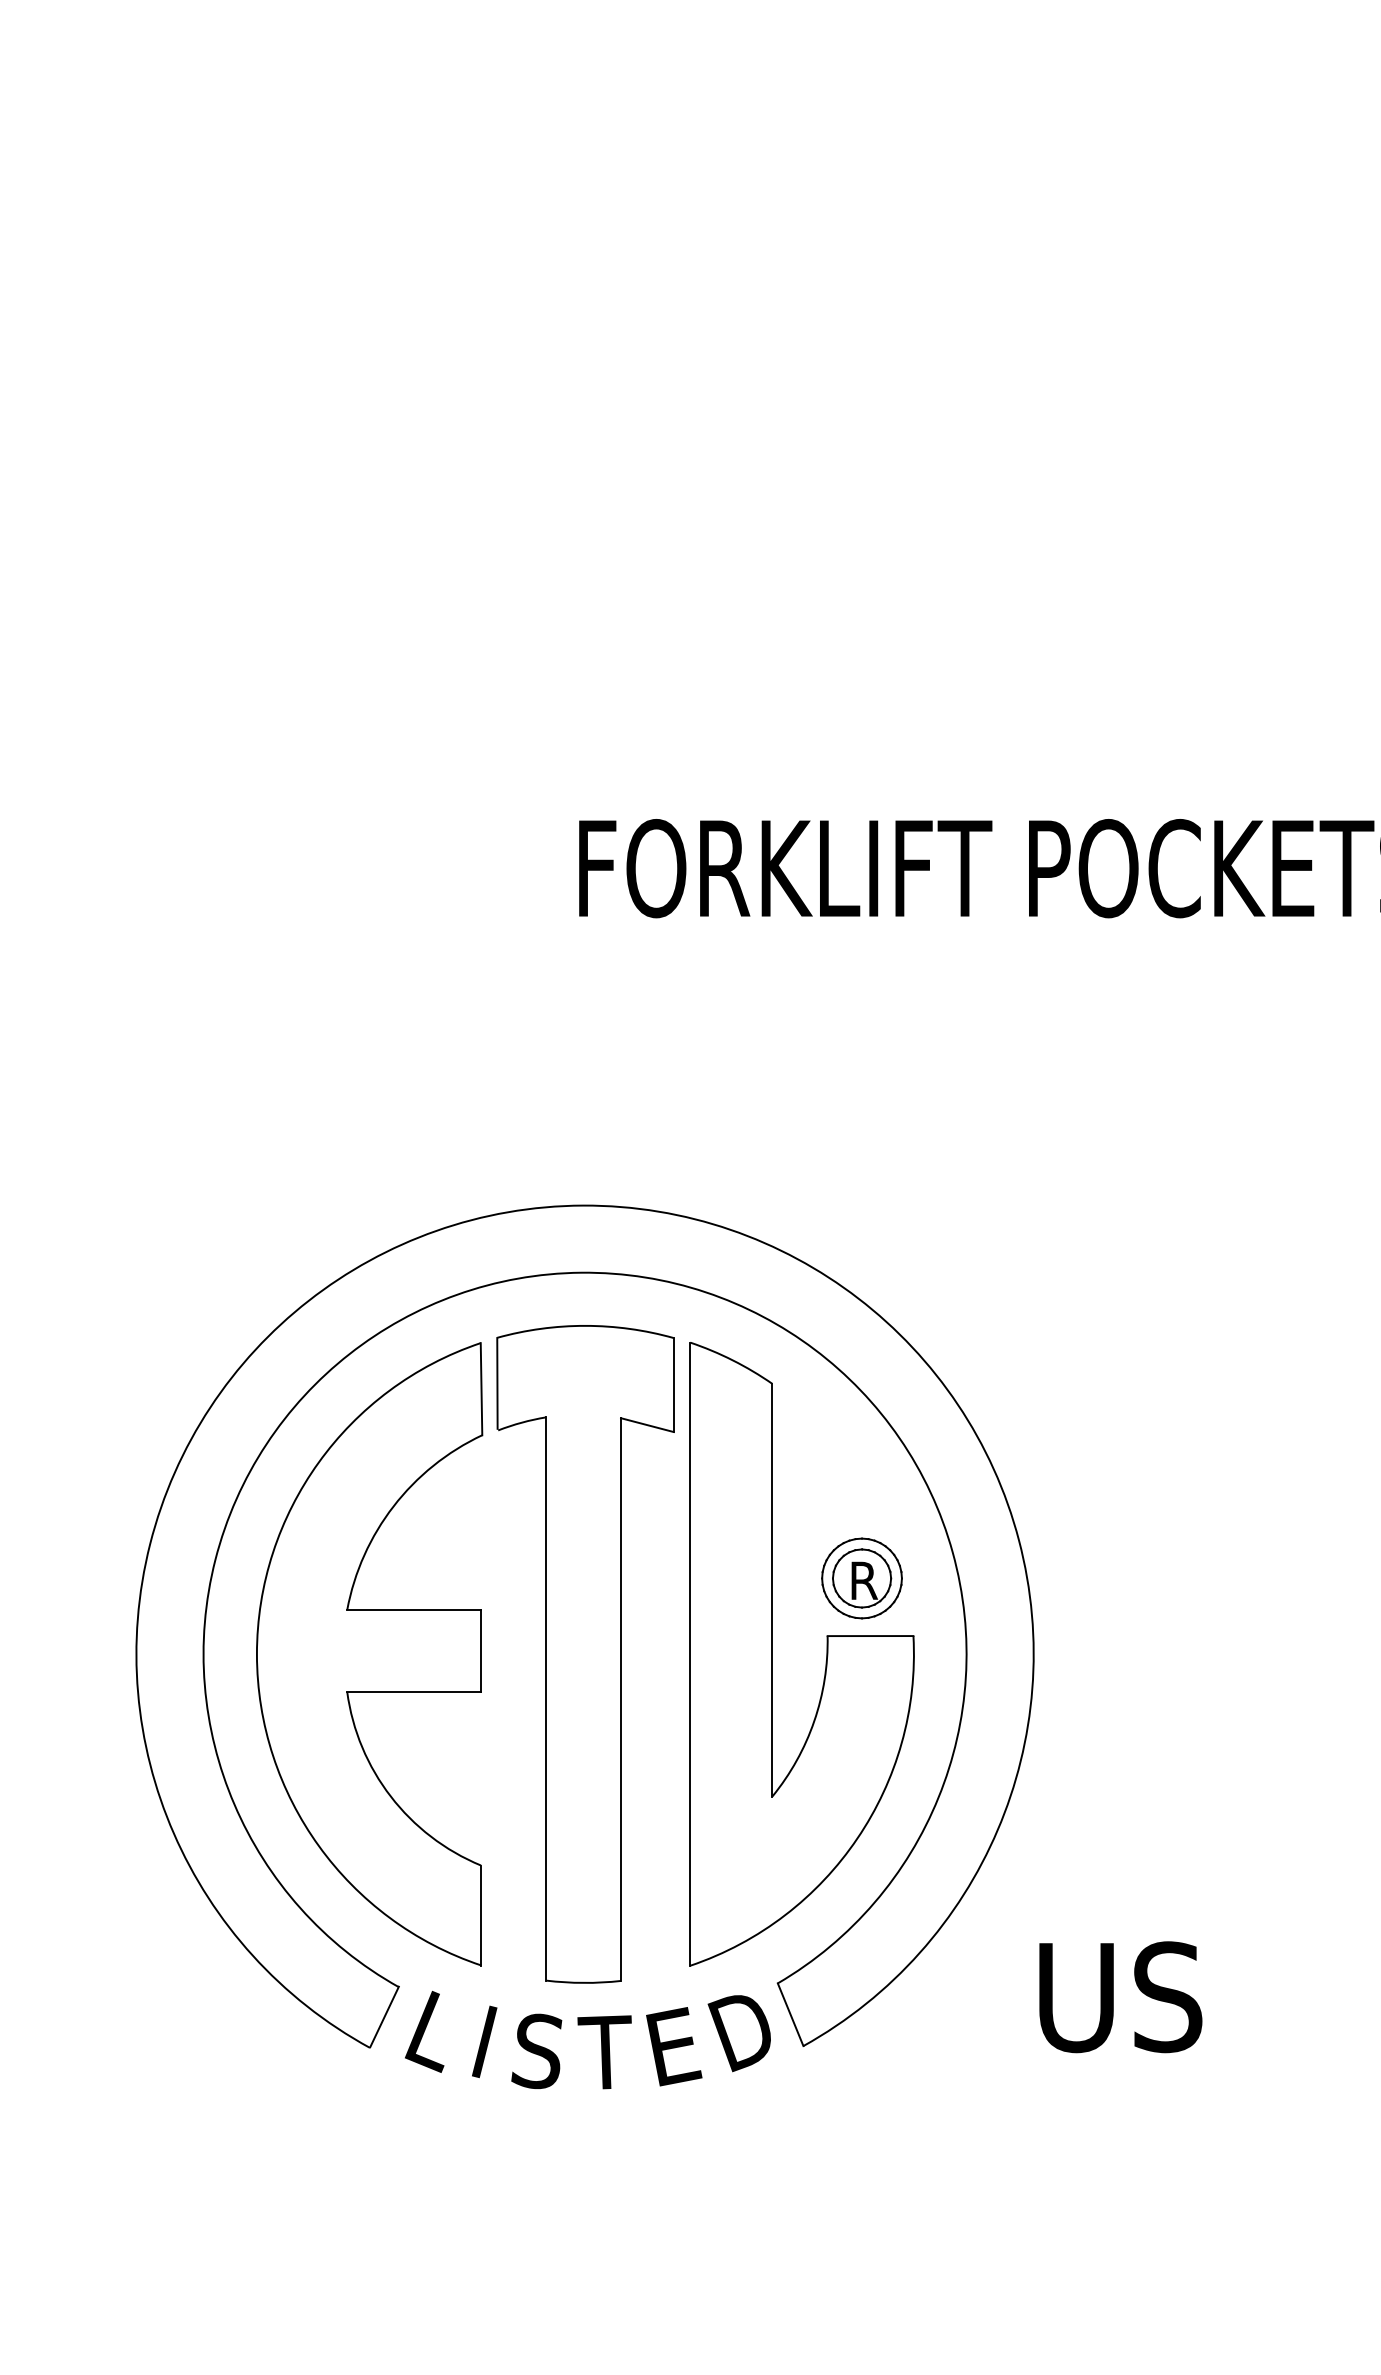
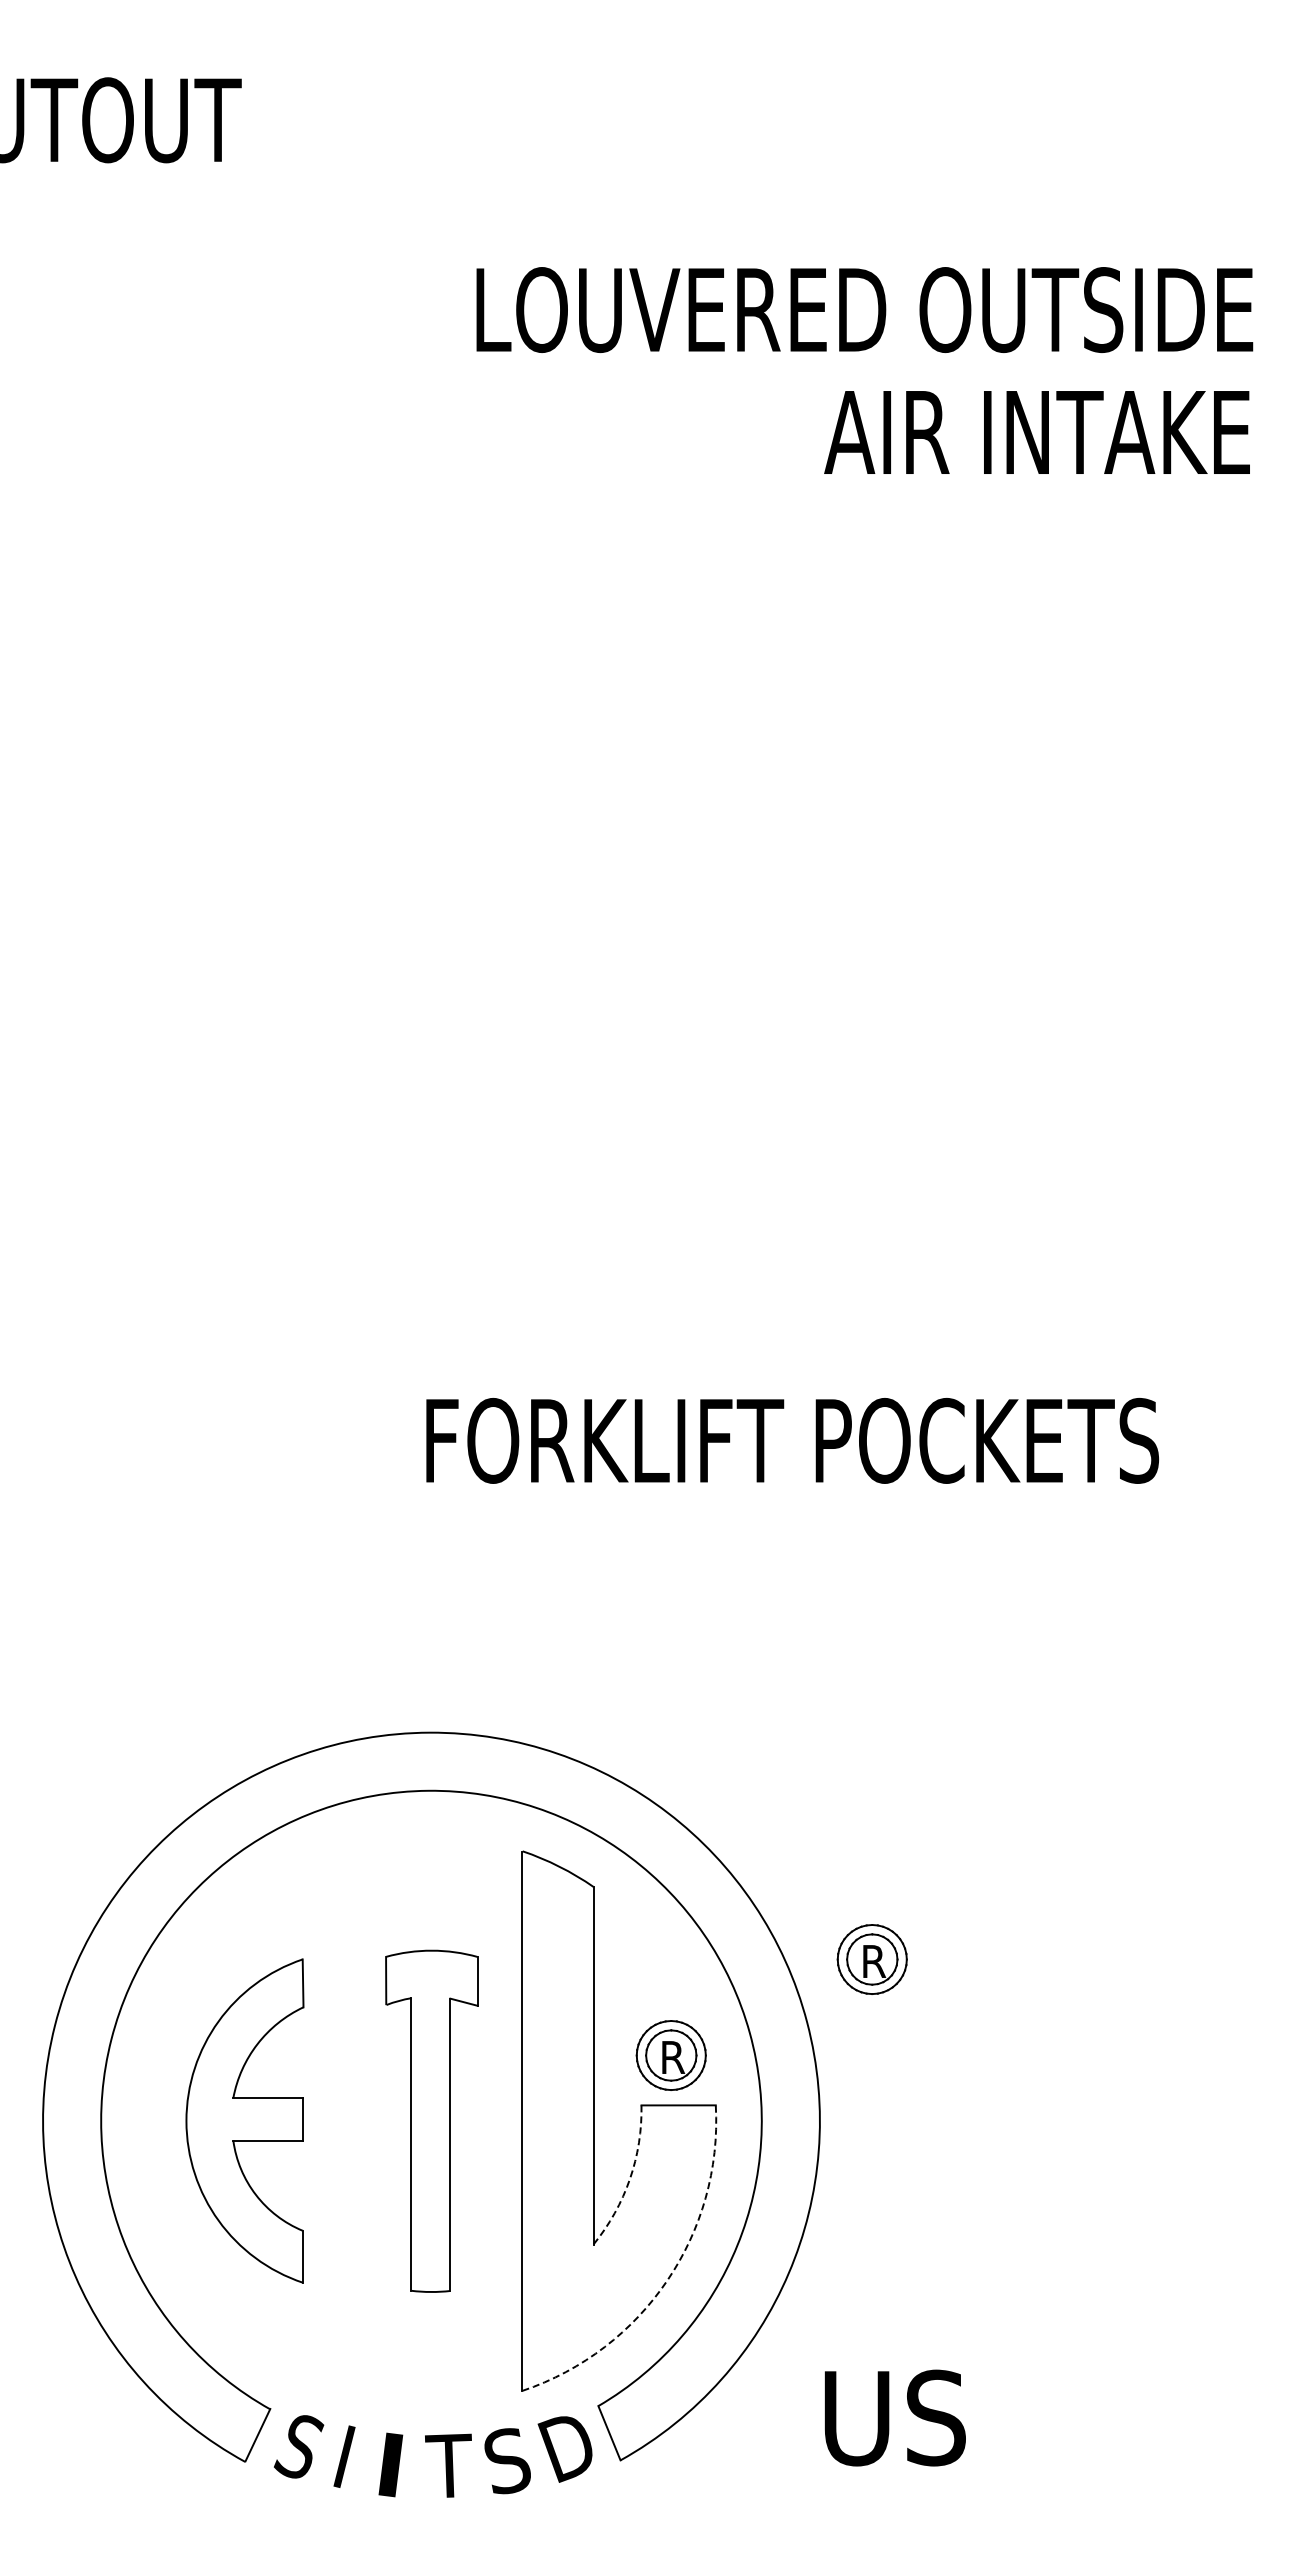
part: (1093, 1467) -> (871, 1959), added
part: (369, 1653) -> (244, 2120), size x0.6
part: (585, 1654) -> (431, 2121), size x0.6
arc: (813, 1721) -> (629, 2179), solid -> dashed
arc: (857, 1838) -> (667, 2280), solid -> dashed
text: (431, 2031) -> (298, 2447), L -> S
text: (674, 2046) -> (508, 2460), E -> S
text: (536, 2050) -> (389, 2464), S -> I

